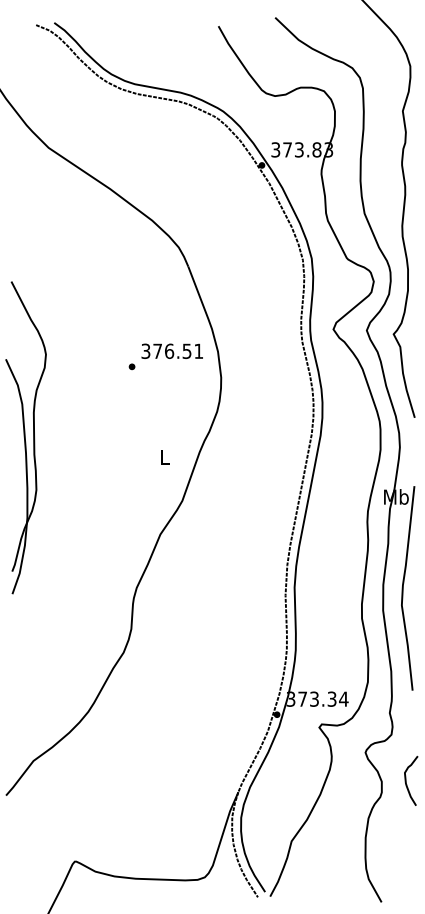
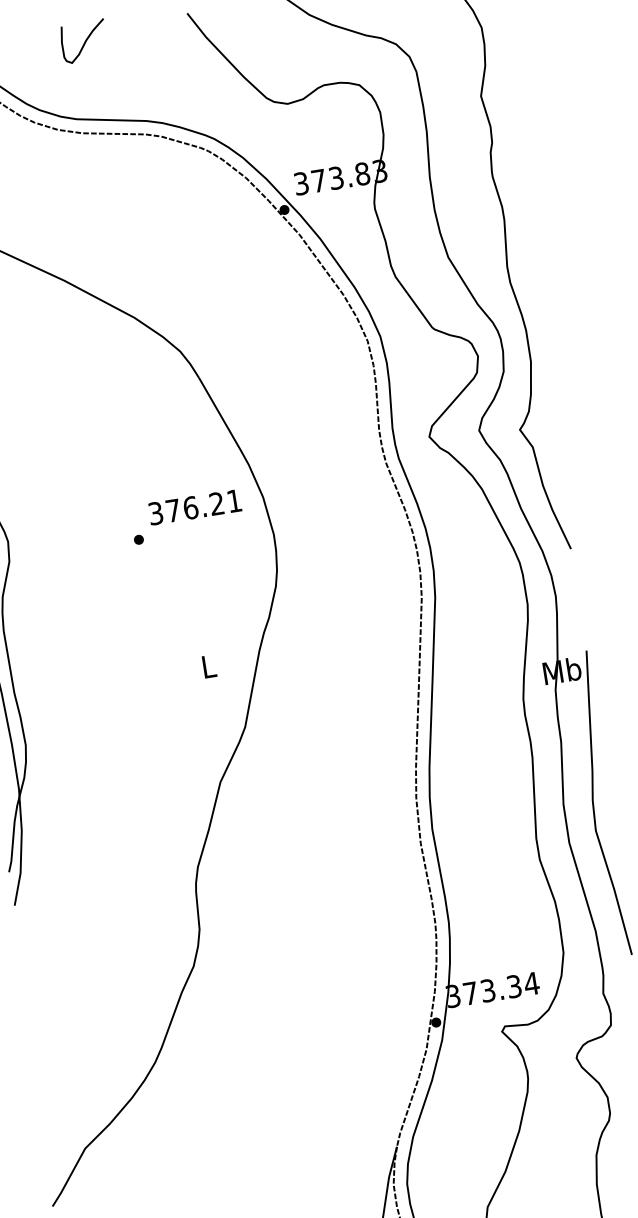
curve: (148, 33) -> (84, 40), added
text: (186, 351) -> (216, 504), 376.51 -> 376.21

